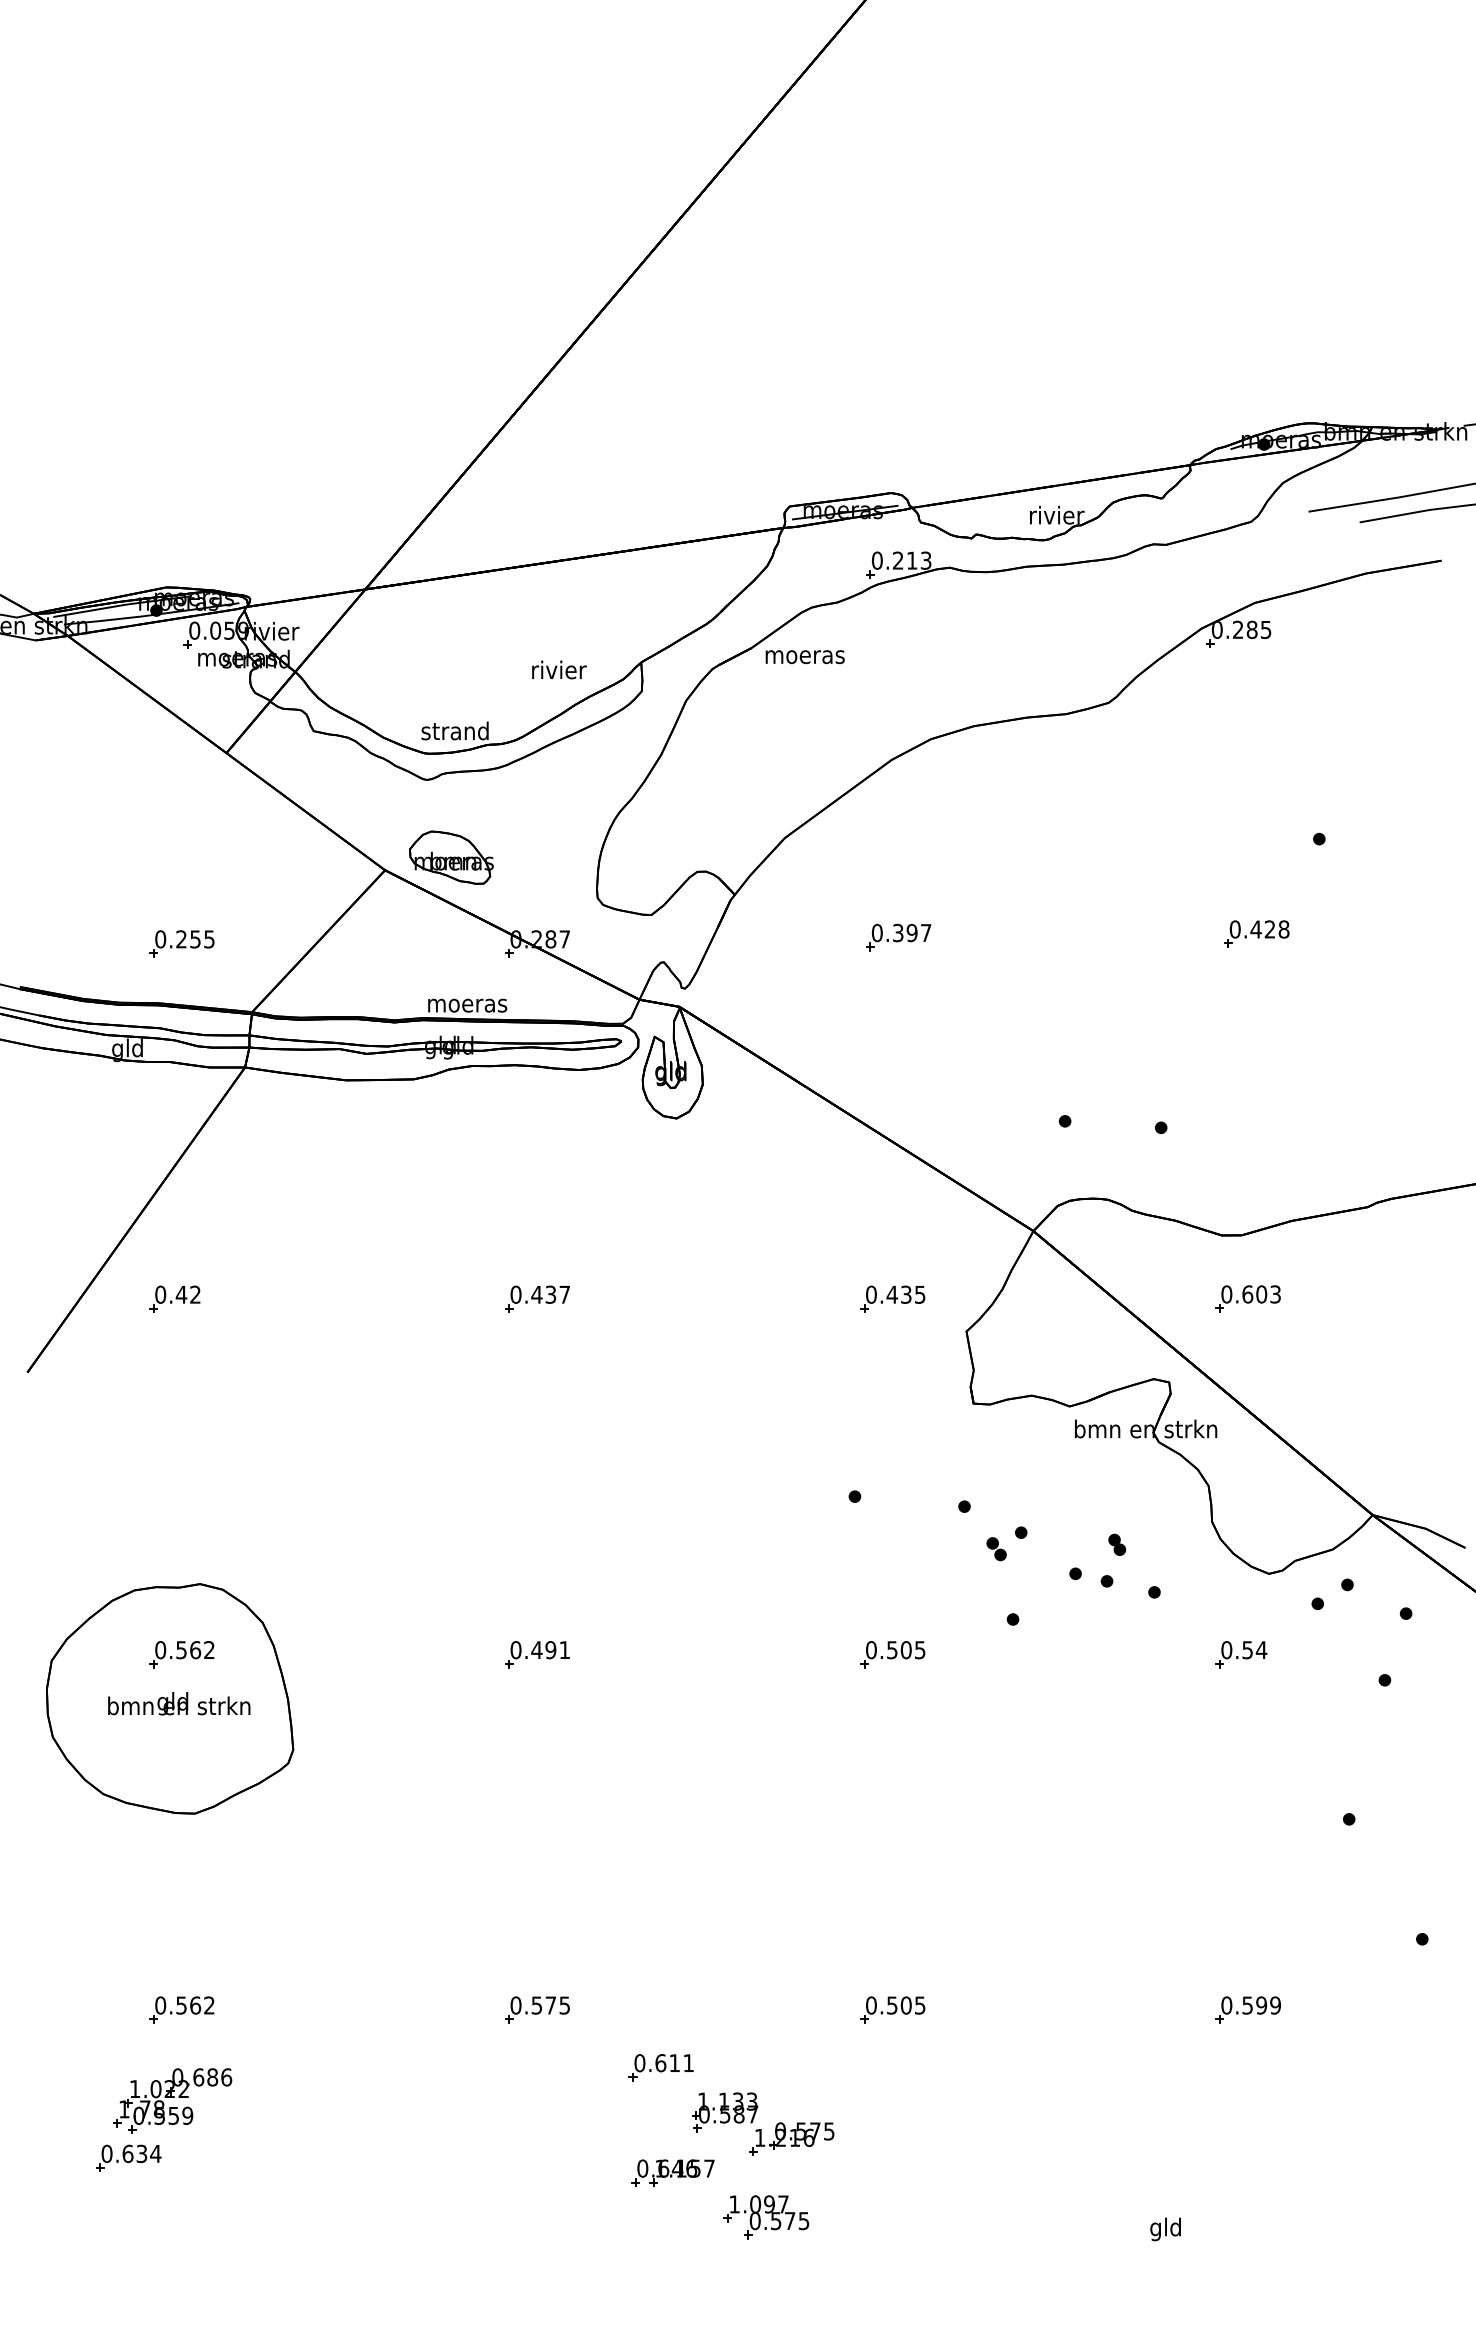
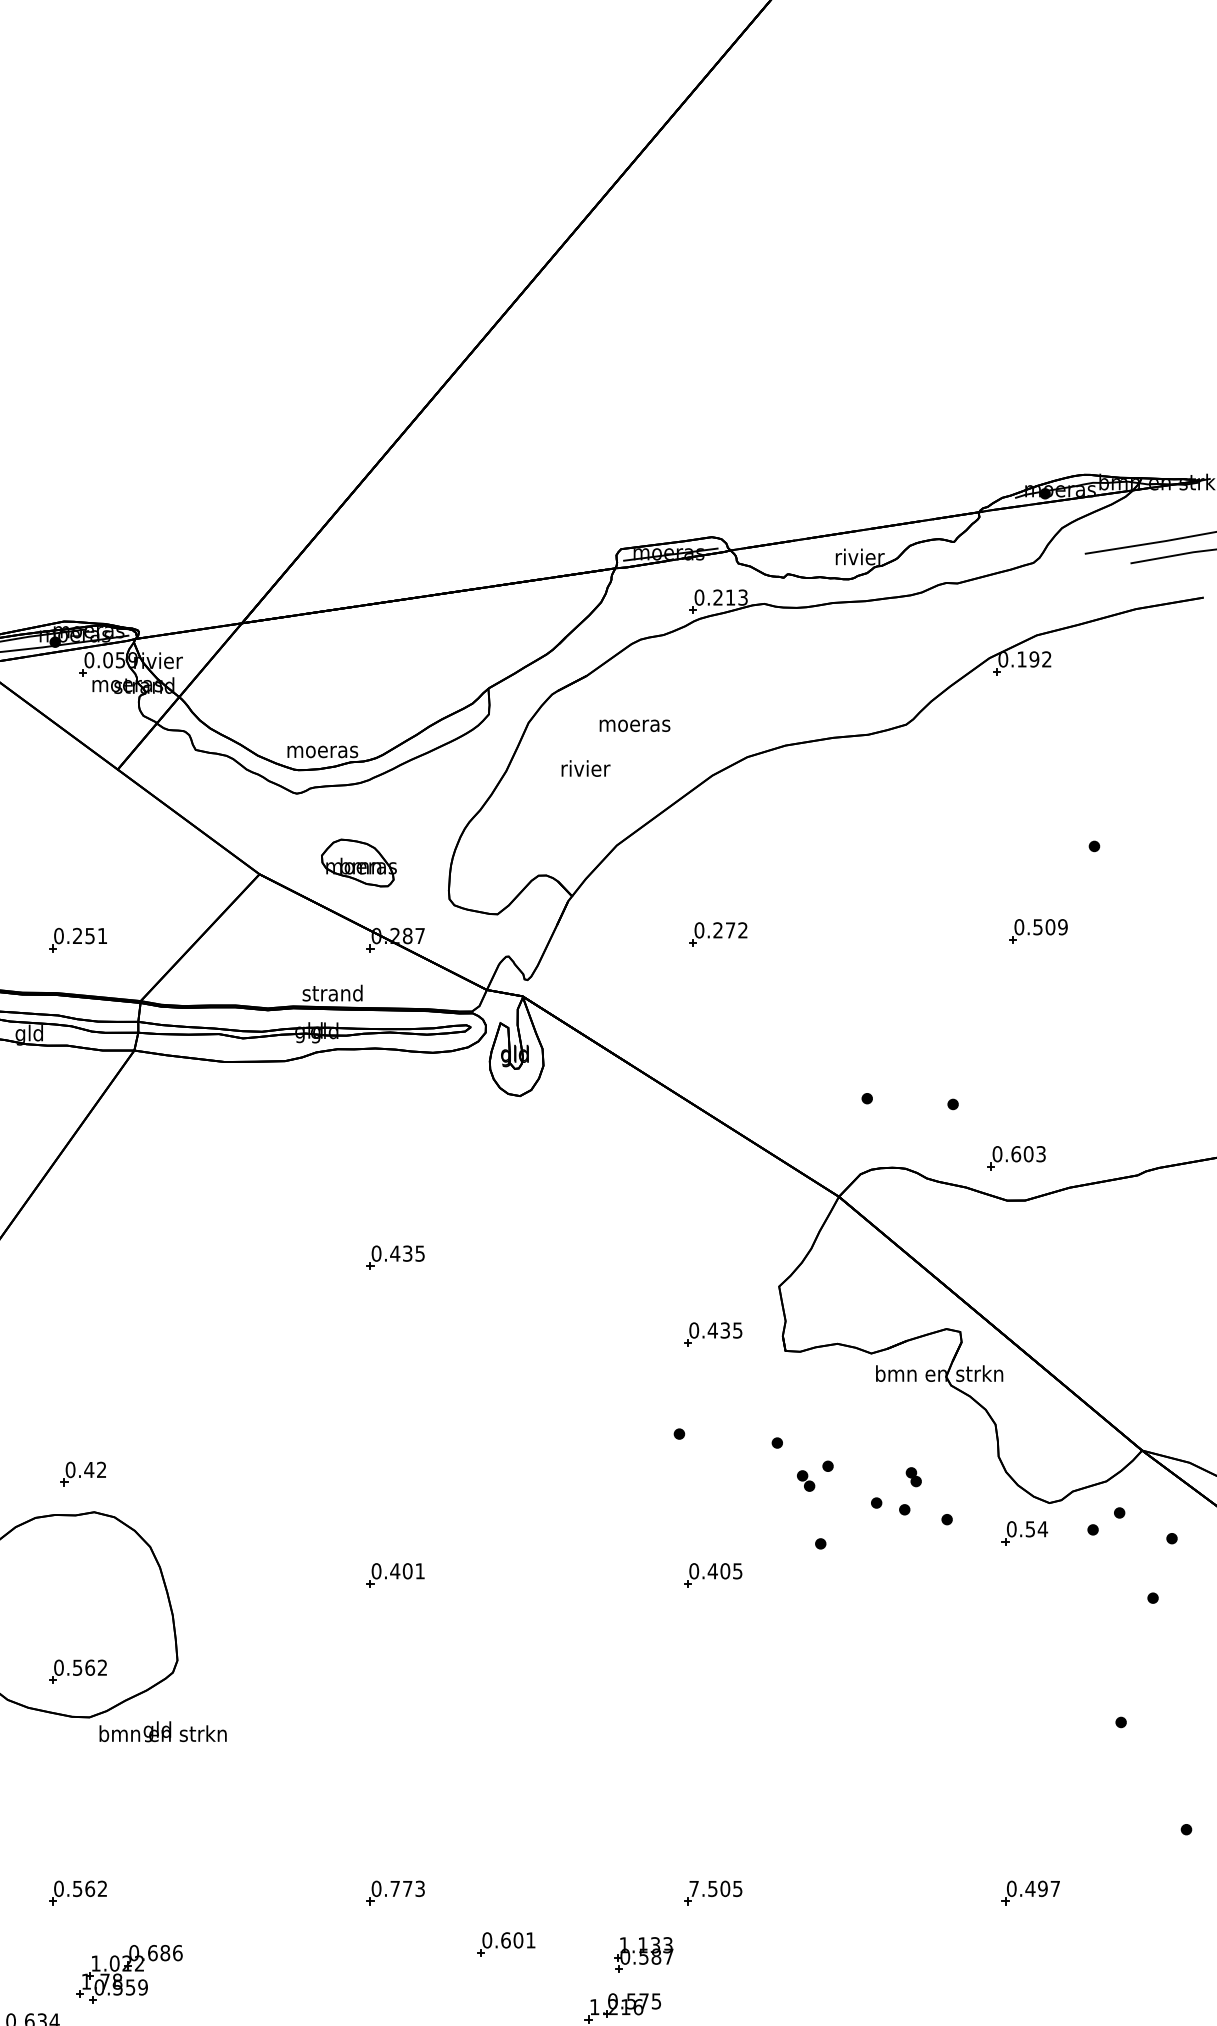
text: (1252, 629) -> (1034, 659), 0.285 -> 0.192
text: (804, 657) -> (634, 726), moved
text: (559, 669) -> (586, 768), moved
text: (455, 730) -> (322, 749), strand -> moeras
part: (451, 857) -> (359, 862), moved
text: (1269, 929) -> (1049, 927), 0.428 -> 0.509
text: (912, 932) -> (730, 929), 0.397 -> 0.272
text: (209, 939) -> (102, 936), 0.255 -> 0.251
text: (467, 1002) -> (333, 992), moeras -> strand
text: (564, 1294) -> (419, 1253), 0.437 -> 0.435
part: (174, 1298) -> (82, 1473), moved
part: (892, 1298) -> (713, 1333), moved
part: (1247, 1298) -> (1015, 1157), moved
text: (550, 1650) -> (407, 1571), 0.491 -> 0.401
text: (892, 1650) -> (713, 1571), 0.505 -> 0.405
part: (181, 1654) -> (77, 1671), moved
part: (1241, 1654) -> (1024, 1533), moved
text: (179, 1703) -> (163, 1731), moved
text: (550, 2005) -> (407, 1888), 0.575 -> 0.773
text: (871, 2005) -> (694, 1888), 0.505 -> 7.505
text: (1261, 2005) -> (1042, 1888), 0.599 -> 0.497
text: (674, 2063) -> (518, 1940), 0.611 -> 0.601
part: (172, 2100) -> (129, 1973), moved
part: (725, 2112) -> (644, 1954), moved

